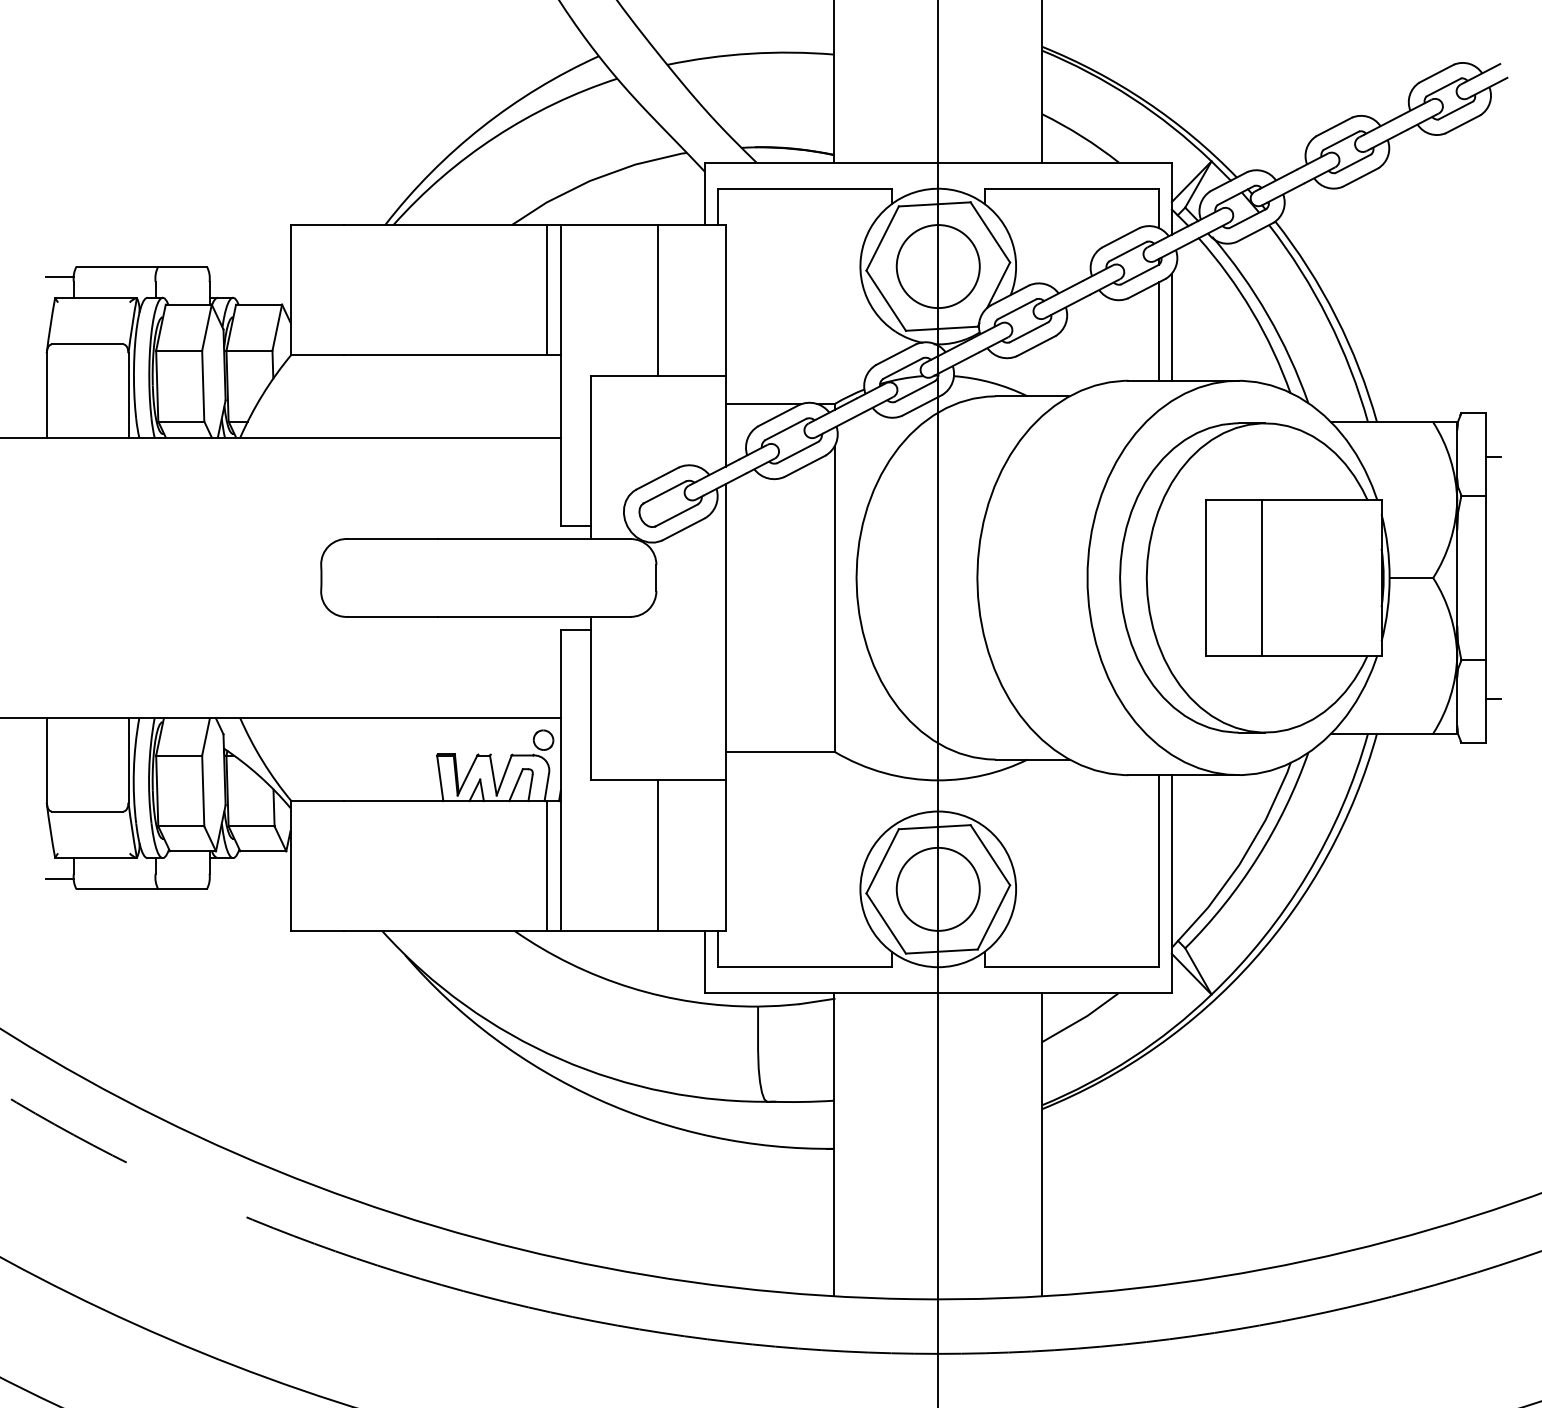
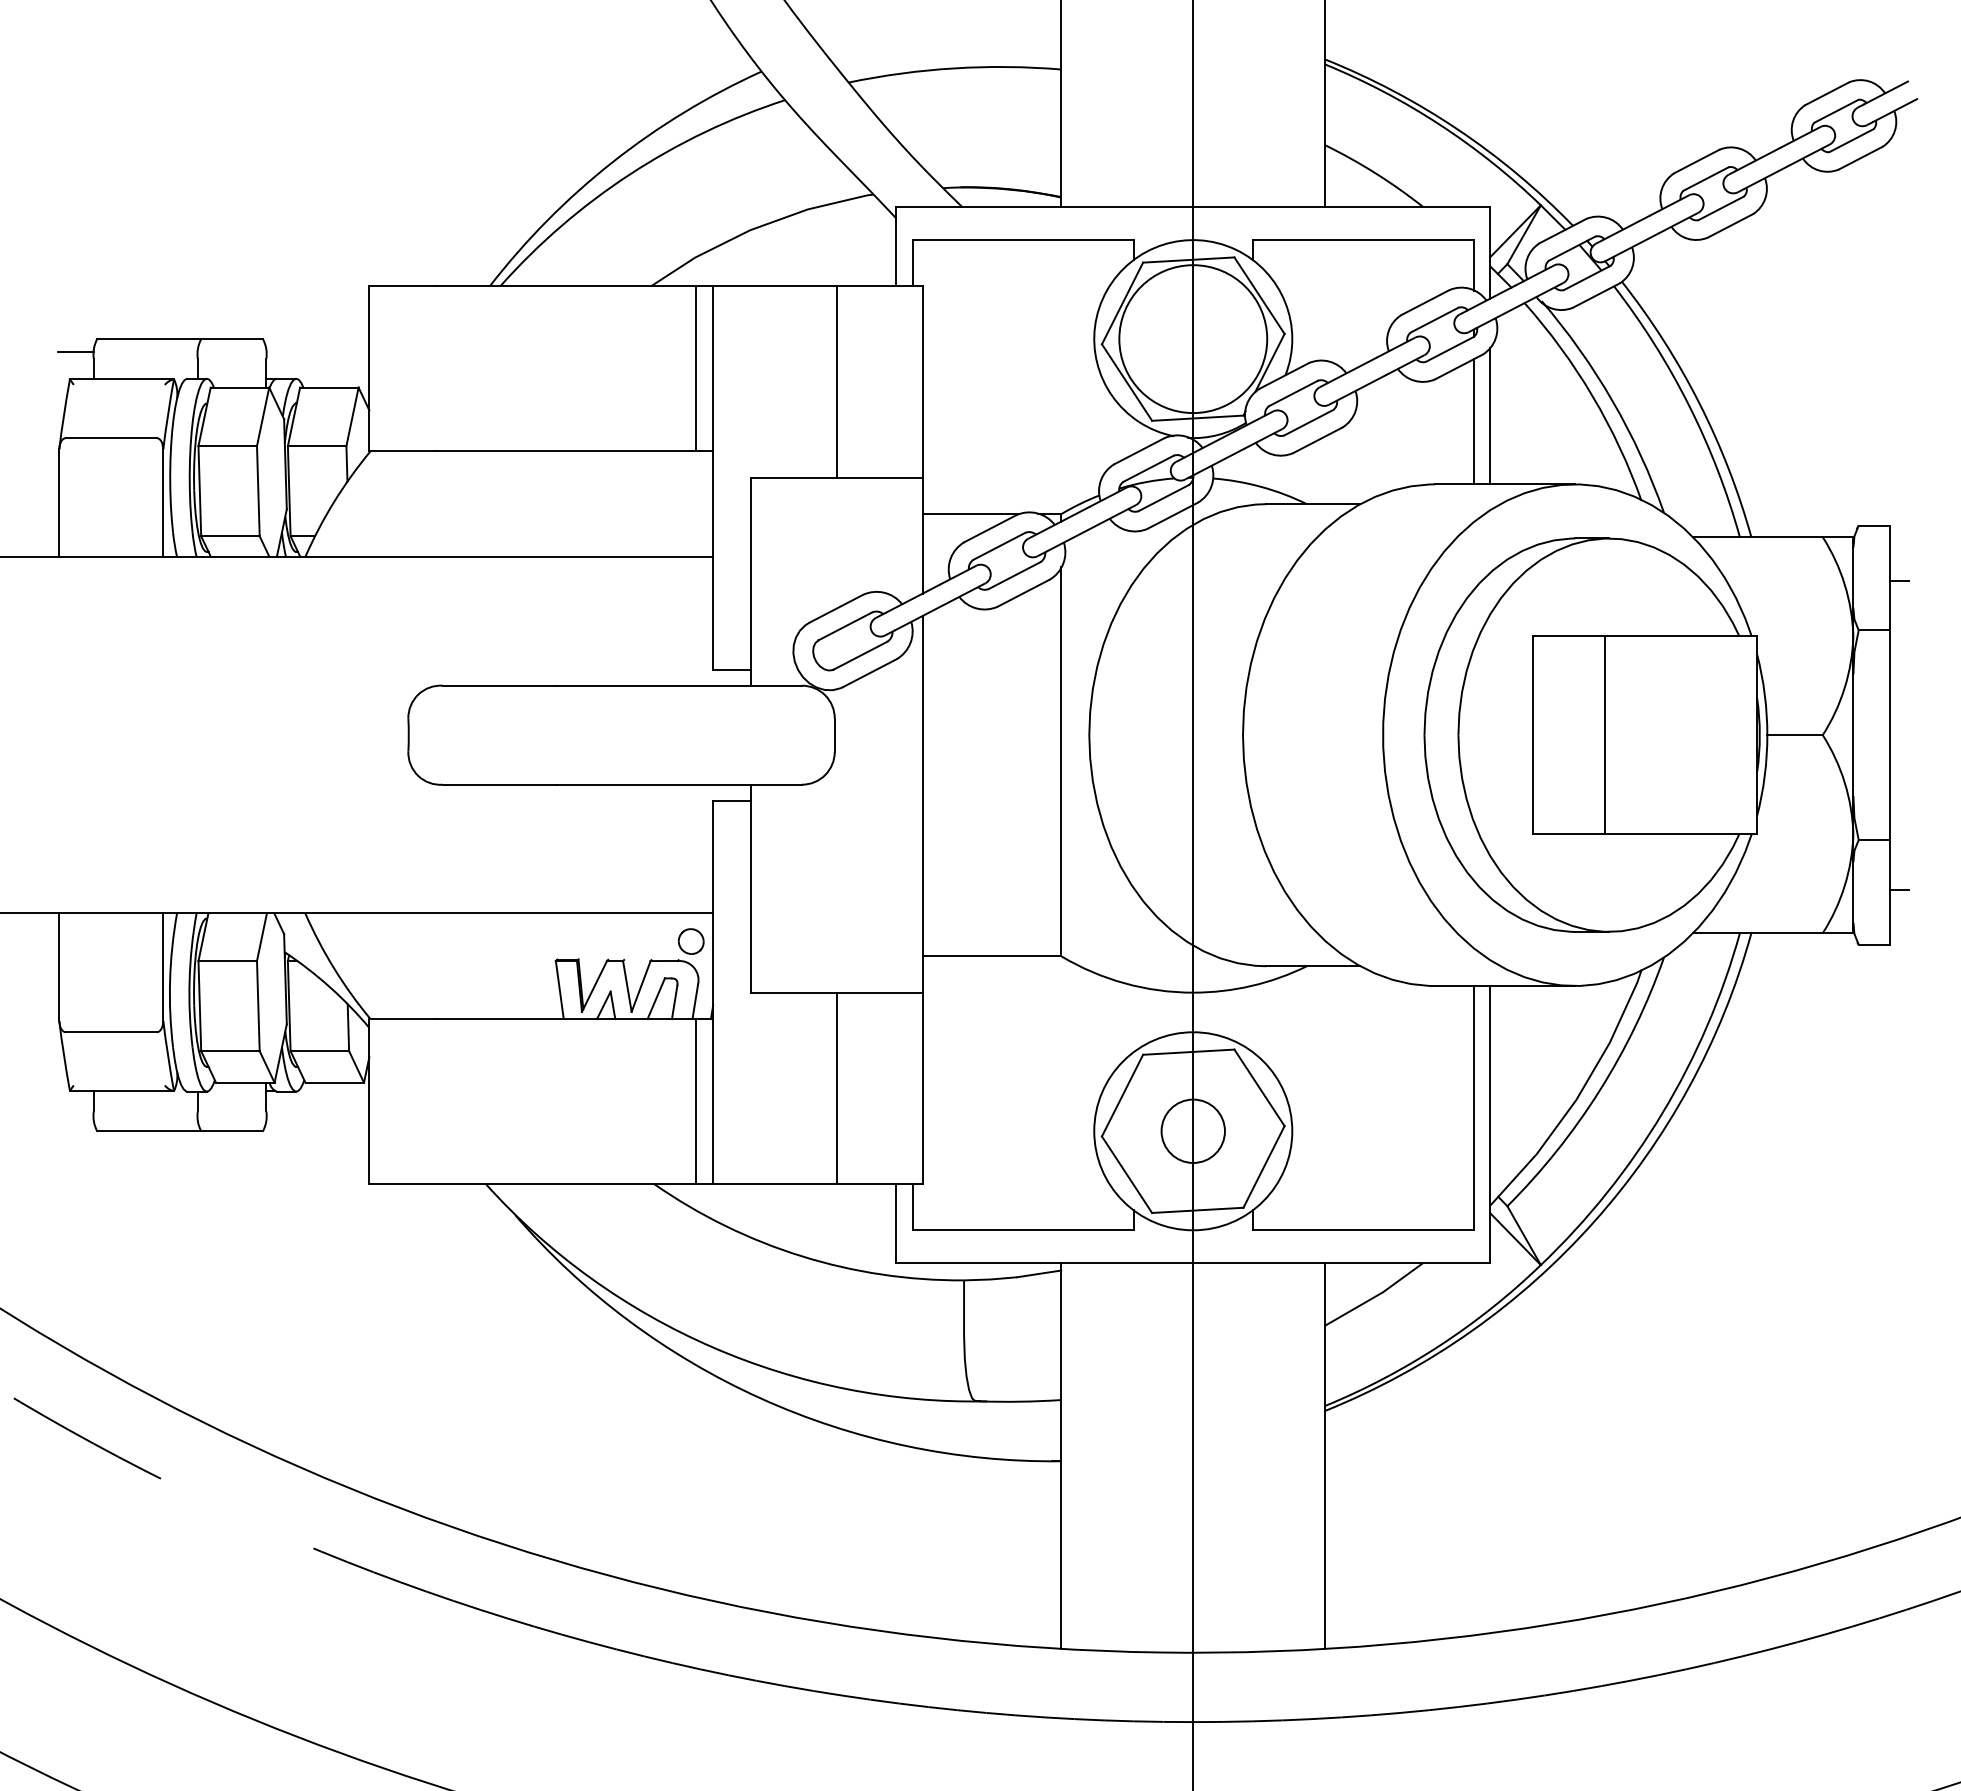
circle: (938, 266) -> (1193, 338), size x1.4
line: (60, 879) -> (76, 1118), removed
circle: (938, 889) -> (1193, 1131), size x0.6

